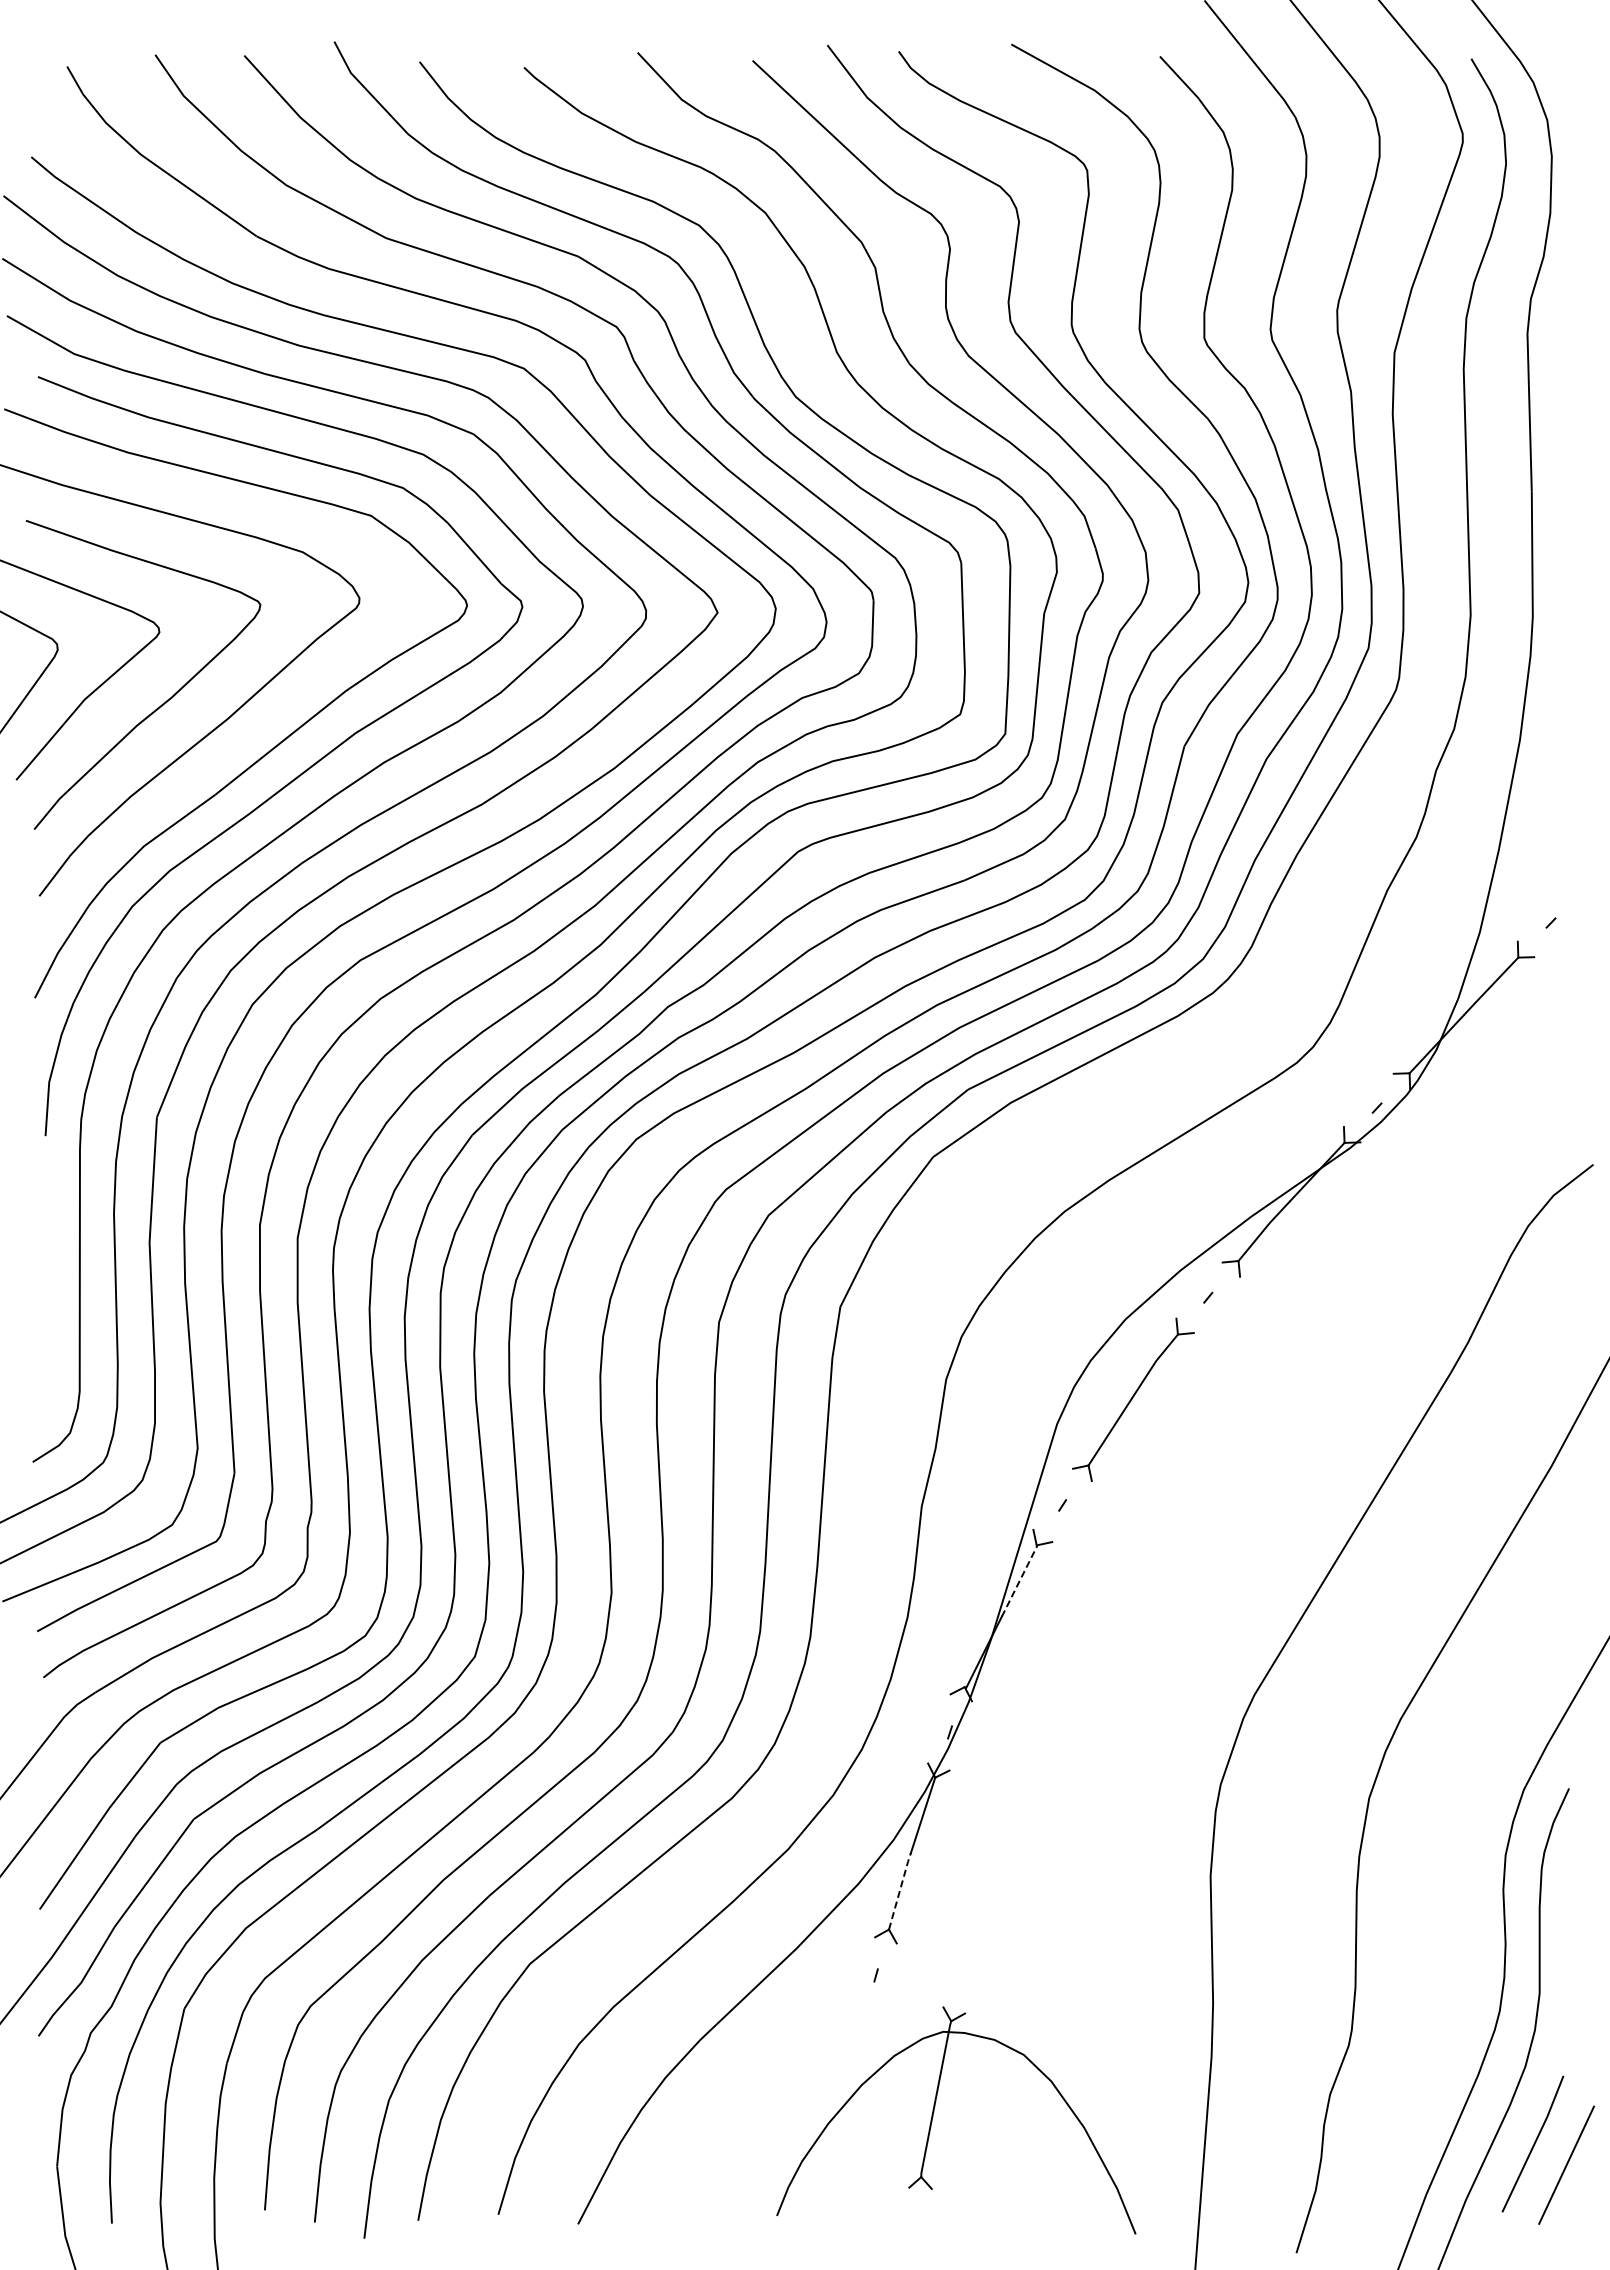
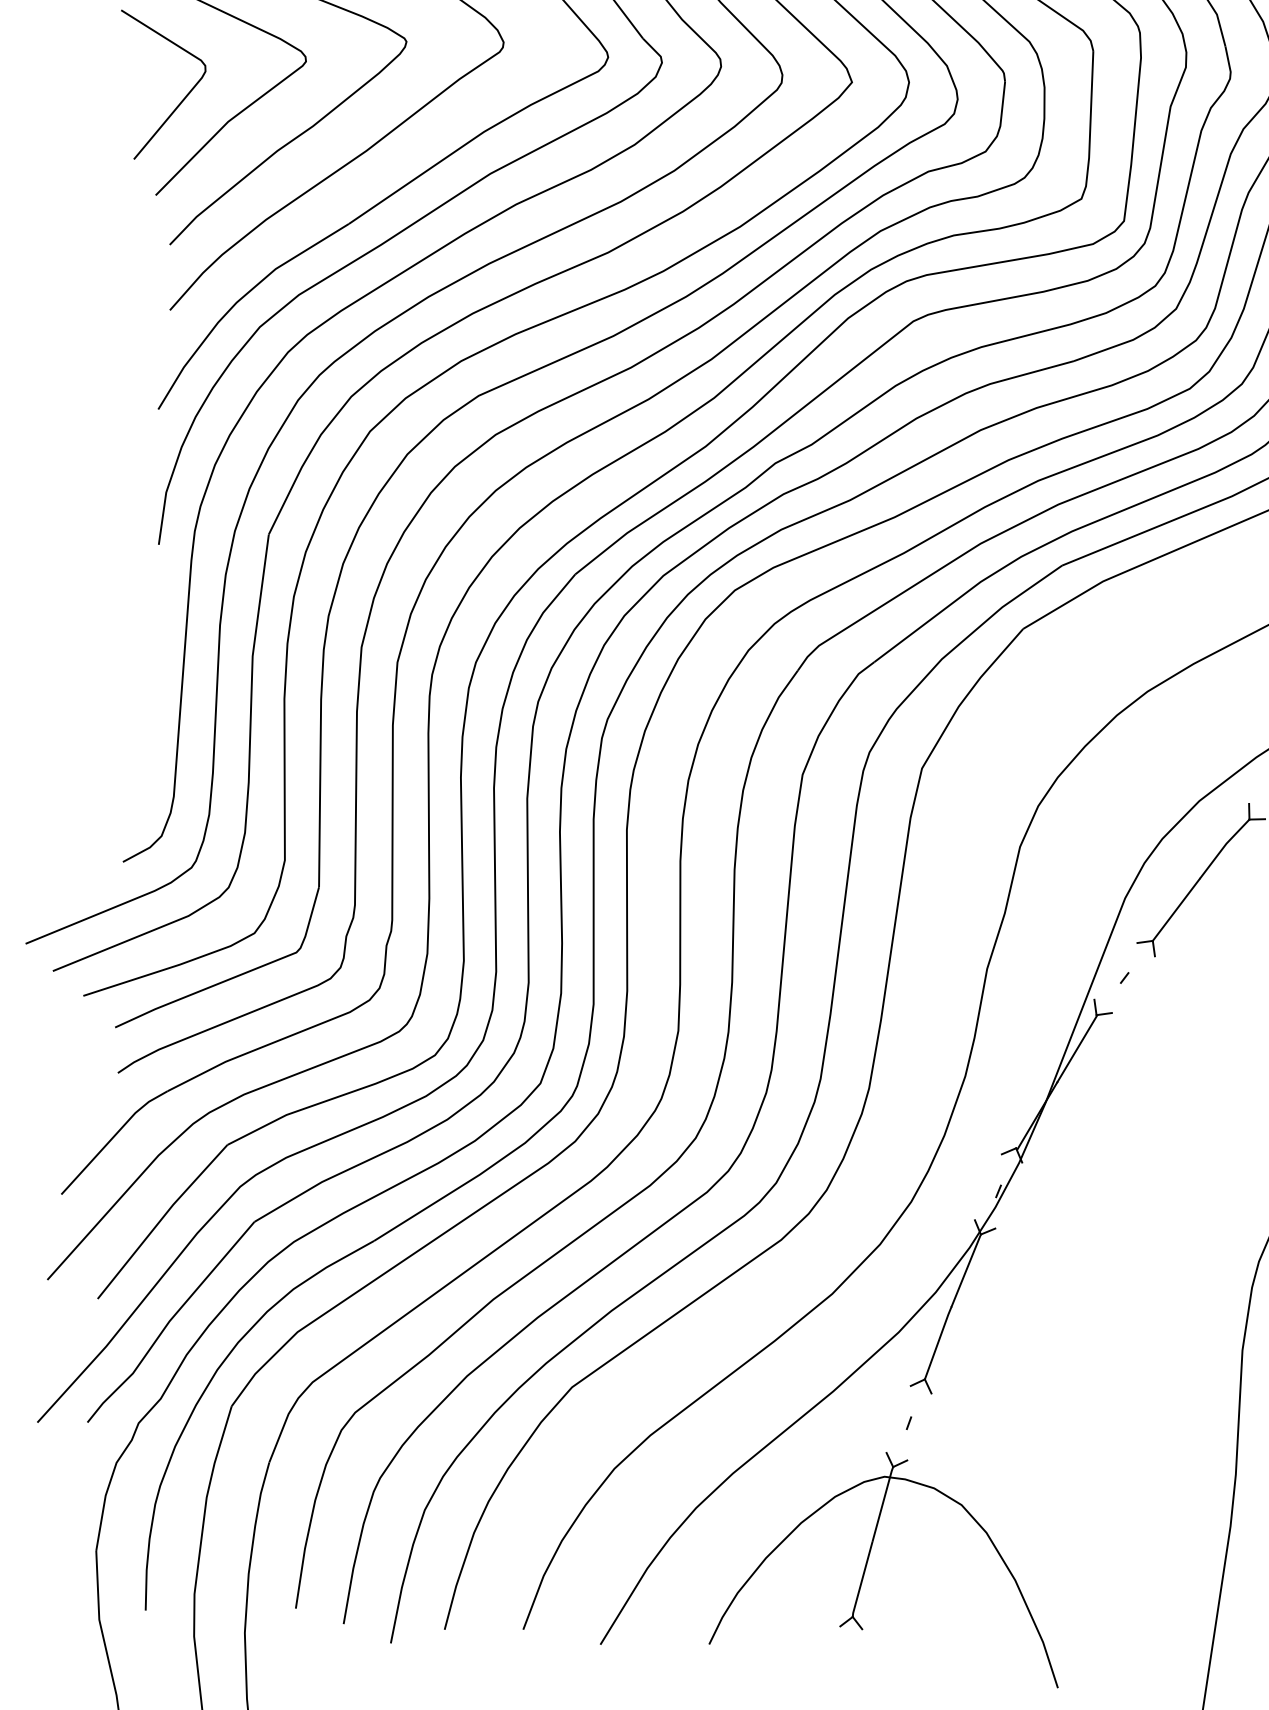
line: (1019, 1581) -> (1077, 1049), dashed -> solid
line: (900, 1890) -> (938, 1342), dashed -> solid
part: (933, 2117) -> (868, 1559), moved

